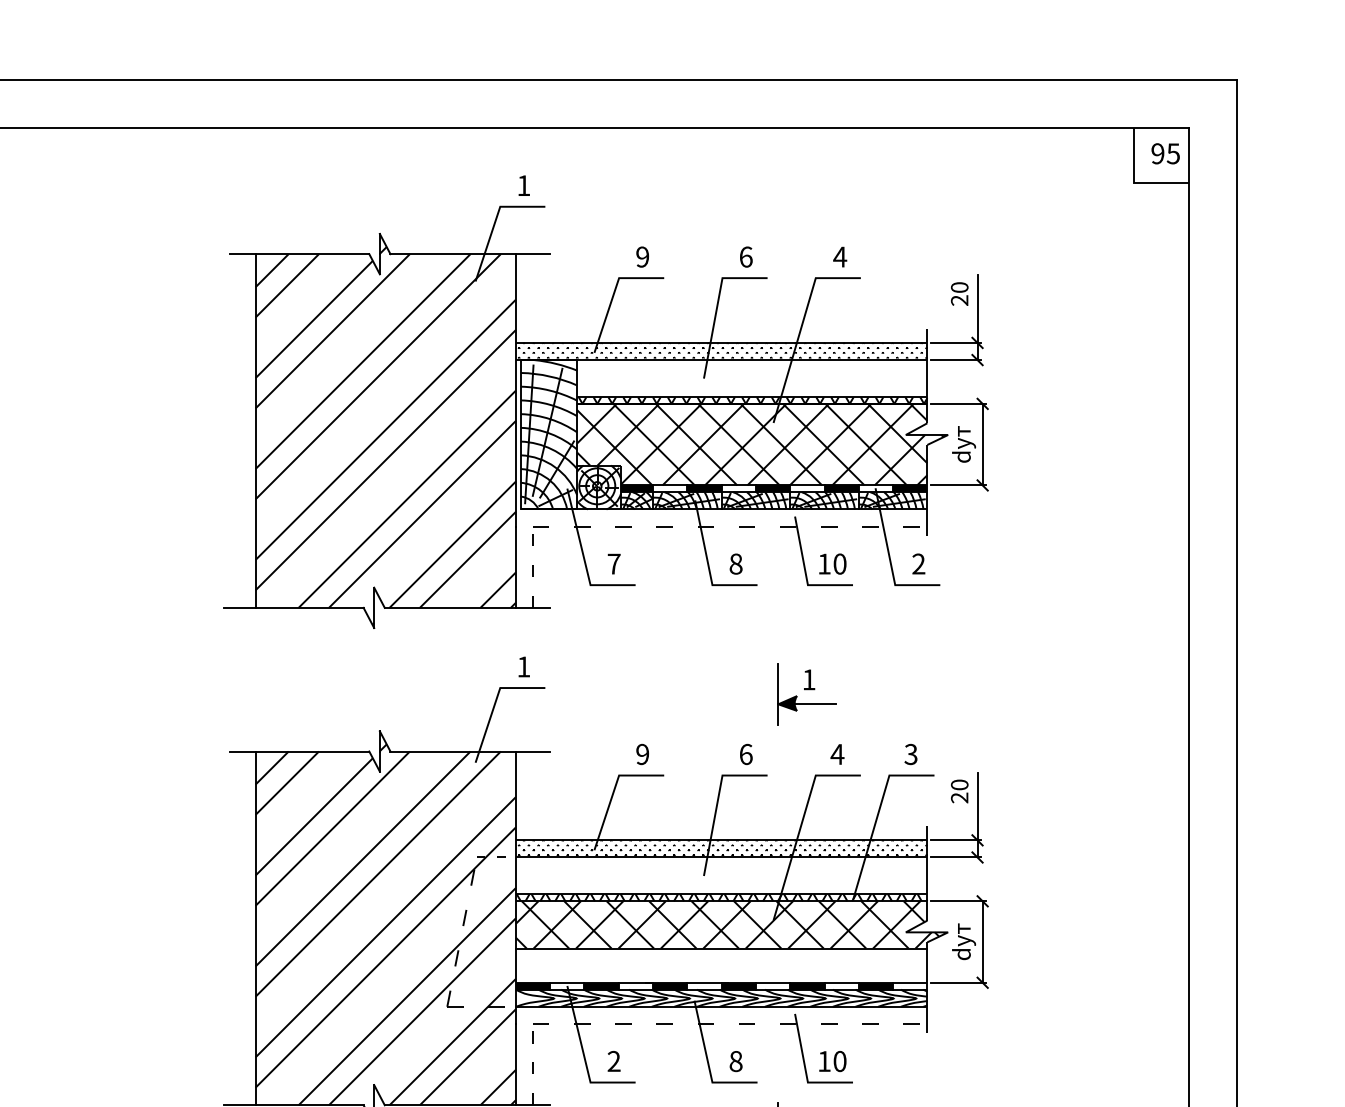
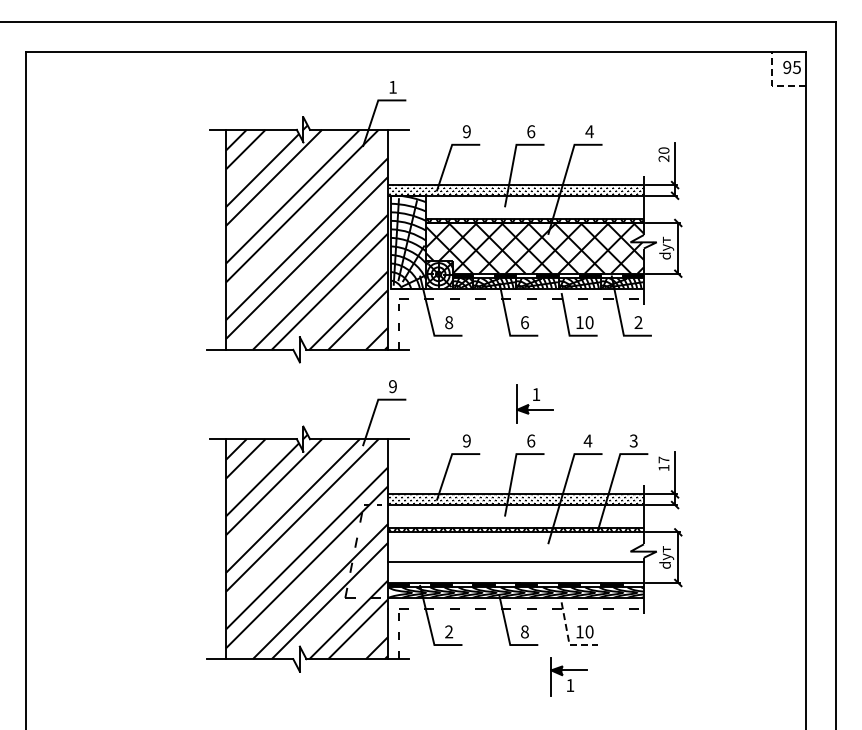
line: (1134, 182) -> (772, 85), solid -> dashed
text: (614, 563) -> (449, 322), 7 -> 8
text: (735, 563) -> (524, 322), 8 -> 6
text: (523, 666) -> (392, 386), 1 -> 9
part: (806, 694) -> (534, 403), moved
text: (958, 790) -> (663, 463), 20 -> 17
hatch: (727, 924) -> (519, 546), removed
line: (806, 1072) -> (568, 638), solid -> dashed

